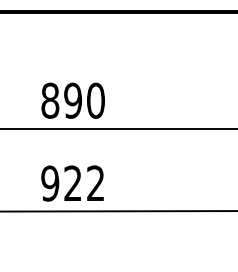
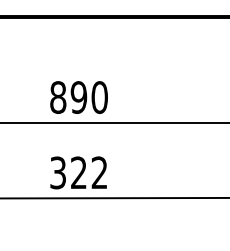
text: (50, 183) -> (58, 172), 922 -> 322

